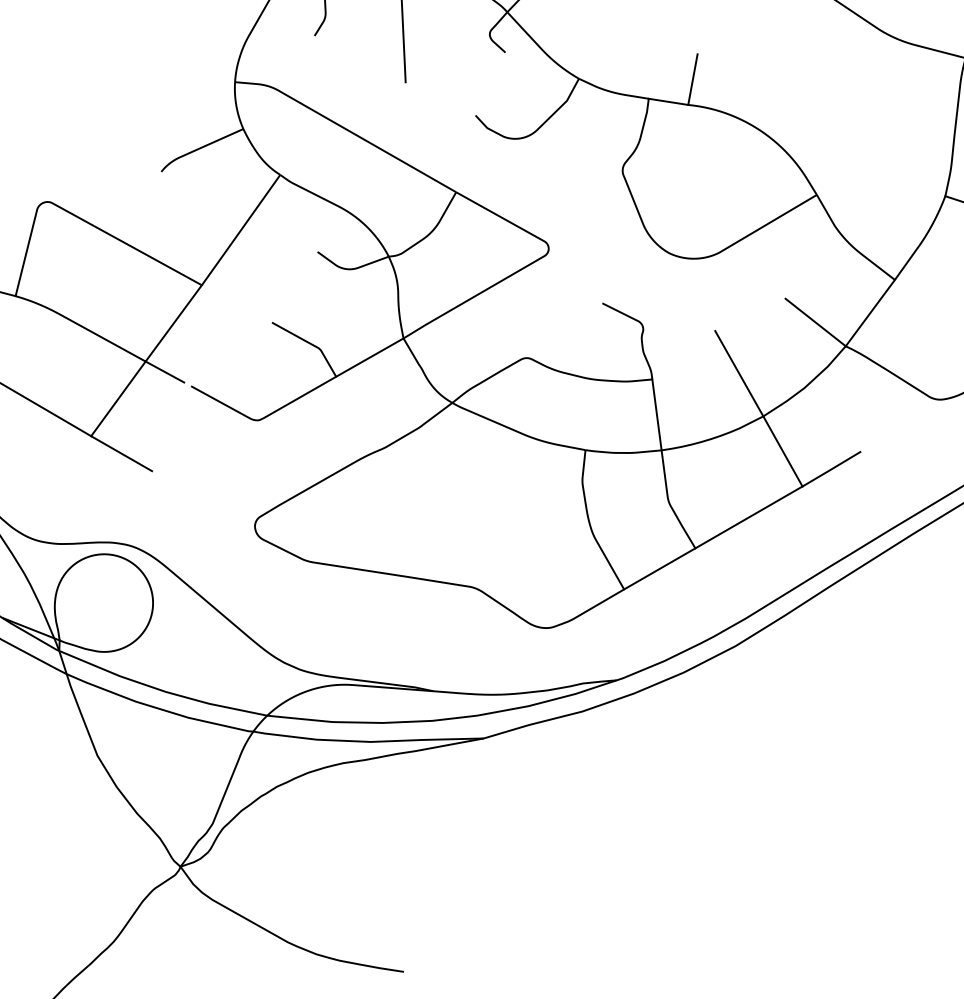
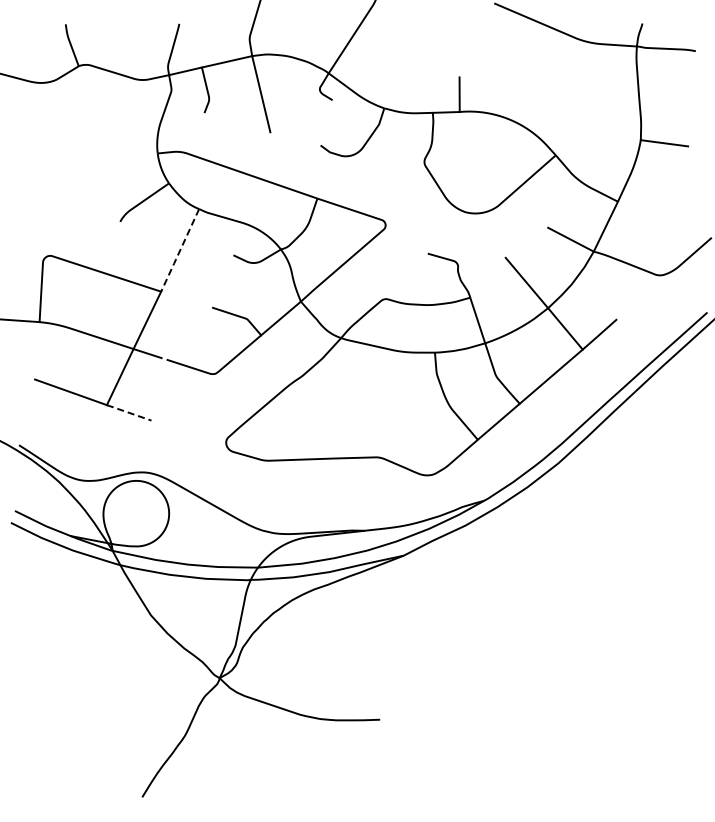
line: (239, 231) -> (179, 251), solid -> dashed
line: (122, 453) -> (129, 412), solid -> dashed

